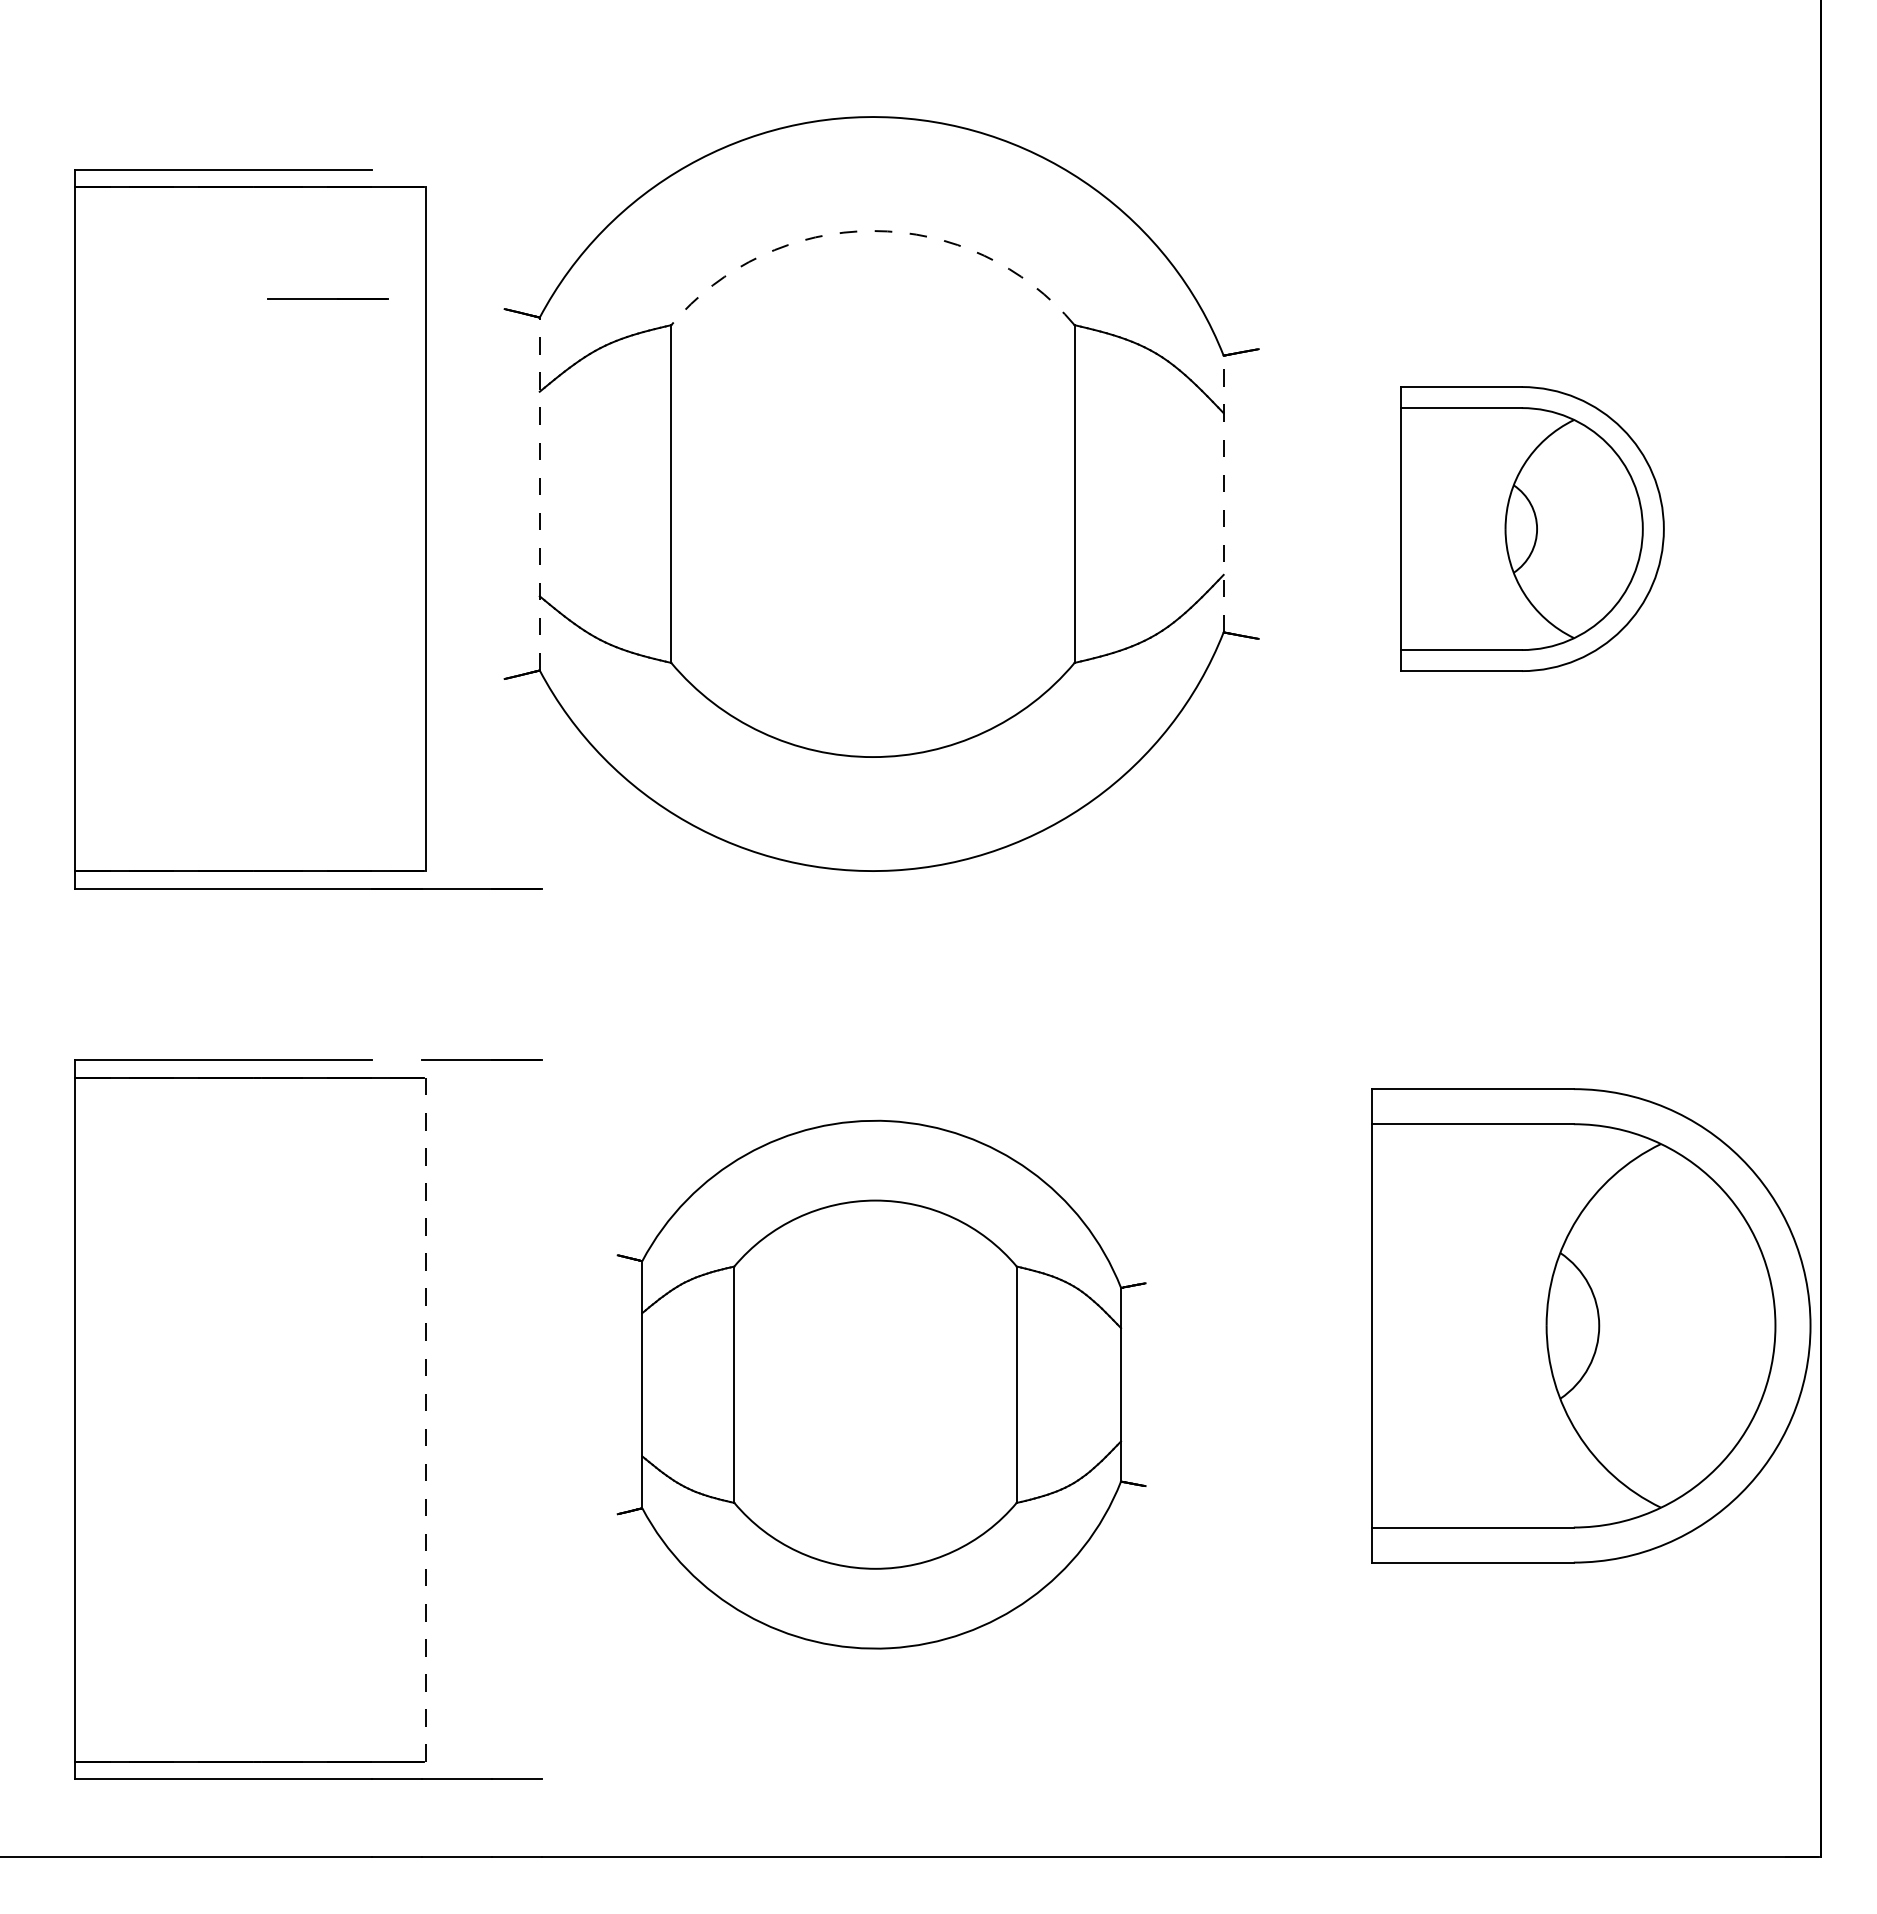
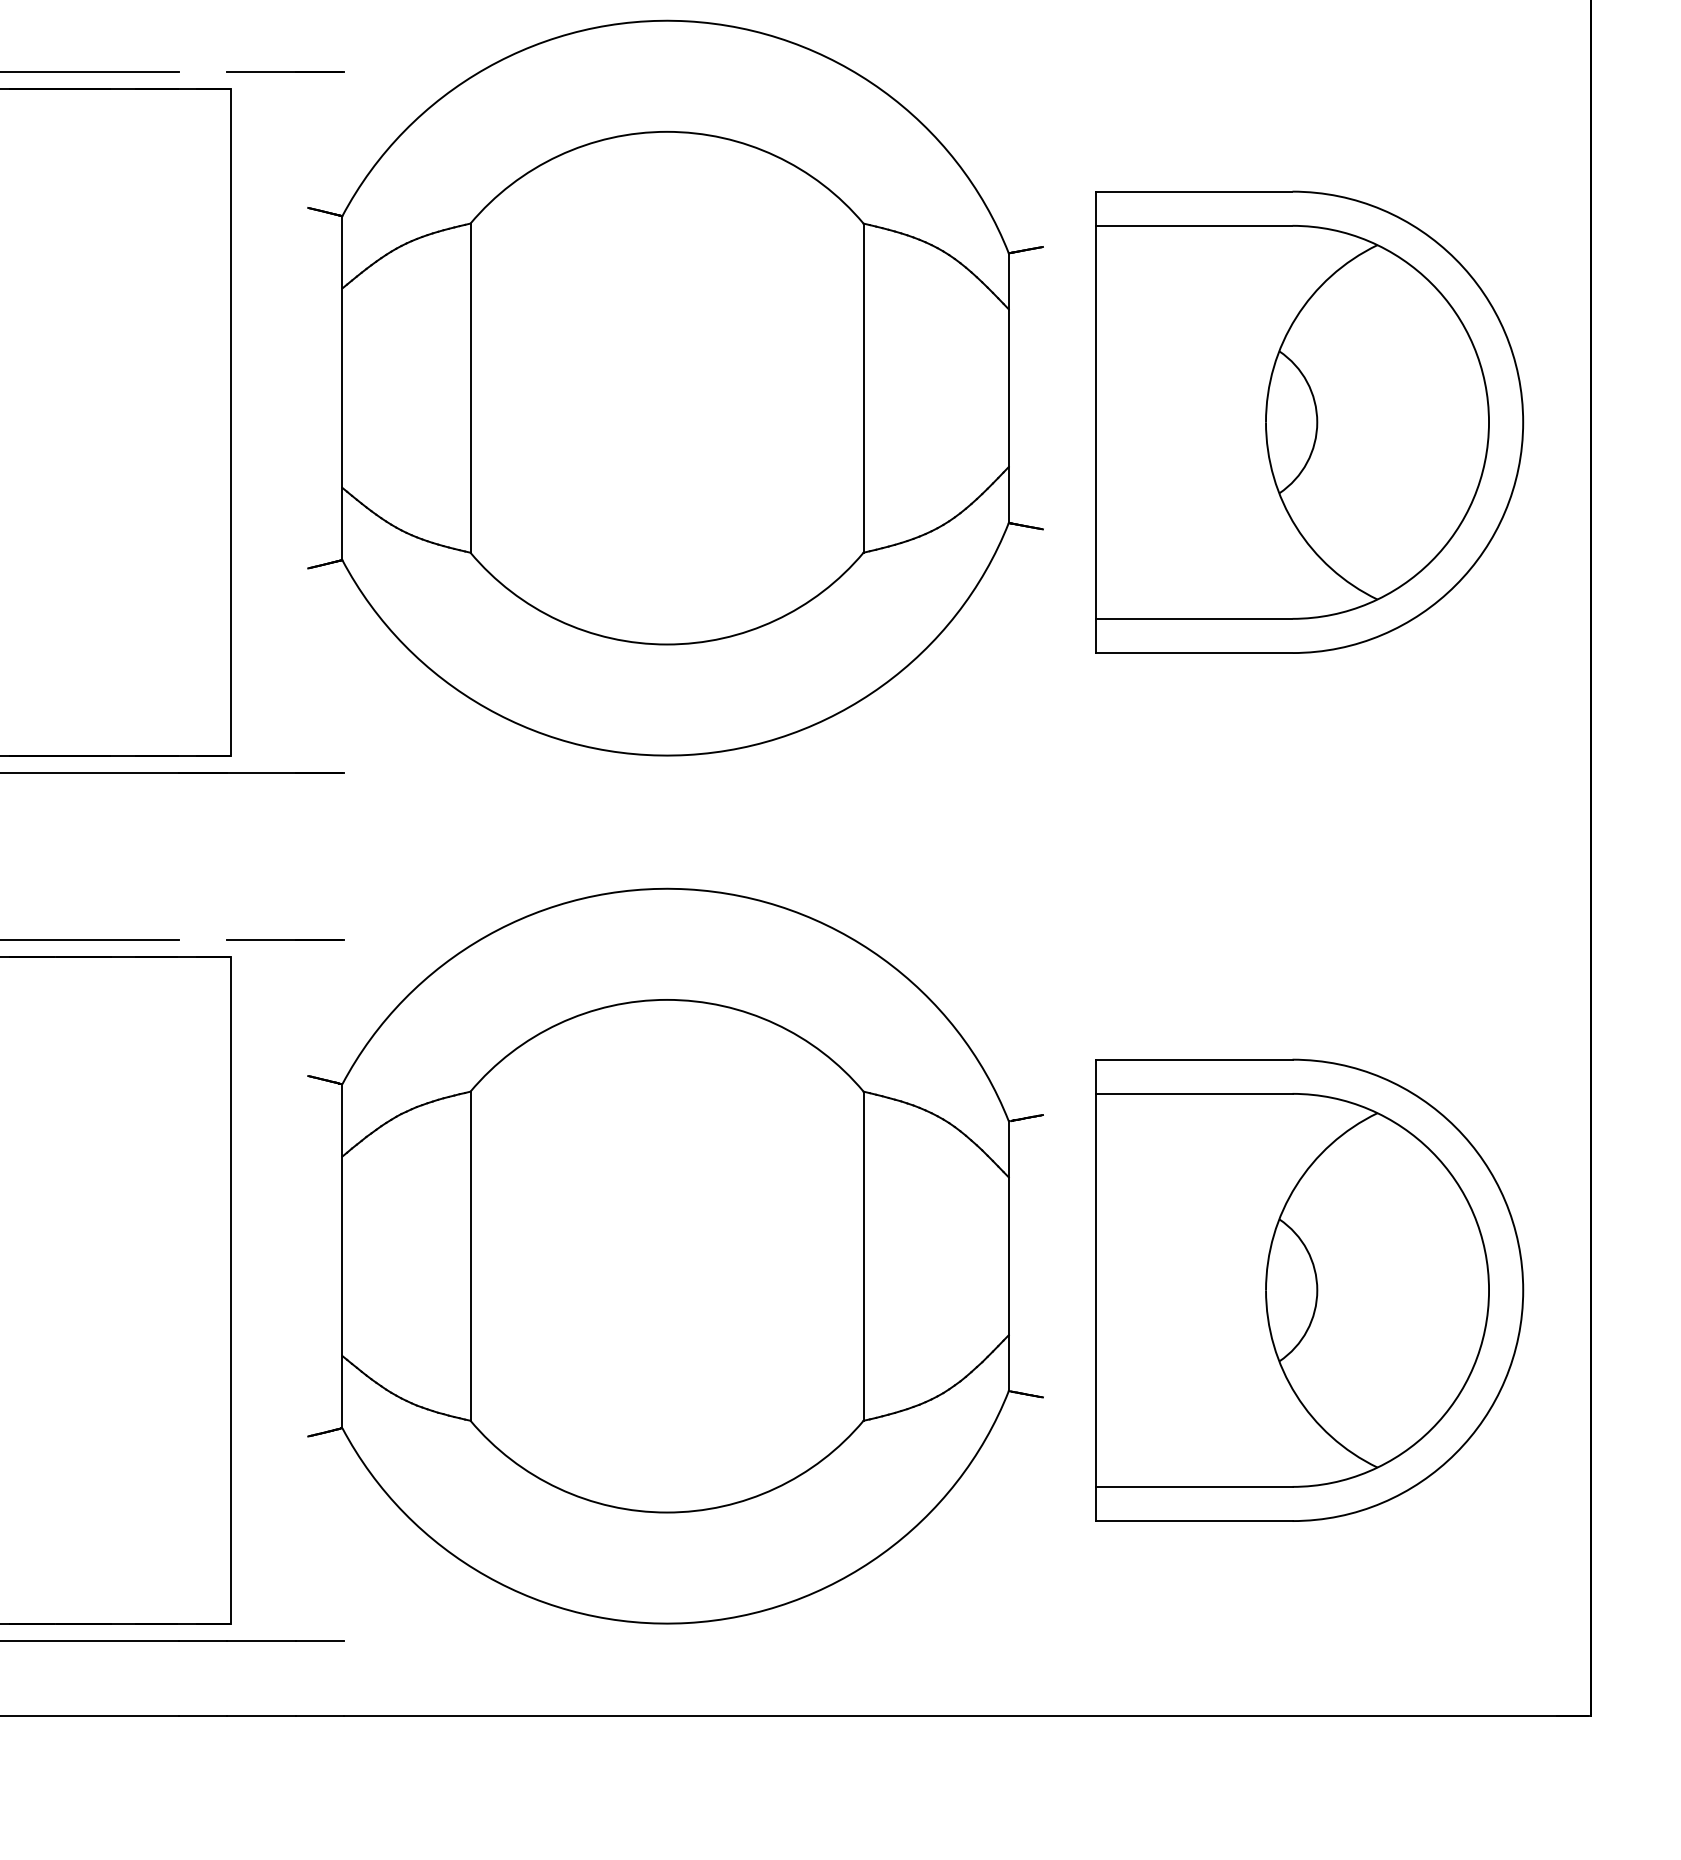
arc: (872, 231) -> (666, 132), dashed -> solid
line: (327, 298) -> (285, 71), moved
line: (539, 493) -> (342, 387), dashed -> solid
line: (1223, 493) -> (1008, 387), dashed -> solid
part: (1532, 528) -> (1309, 421), size x1.67
part: (1591, 1325) -> (1309, 1290), moved
part: (881, 1384) -> (675, 1255), size x1.43
line: (425, 1419) -> (230, 1290), dashed -> solid

